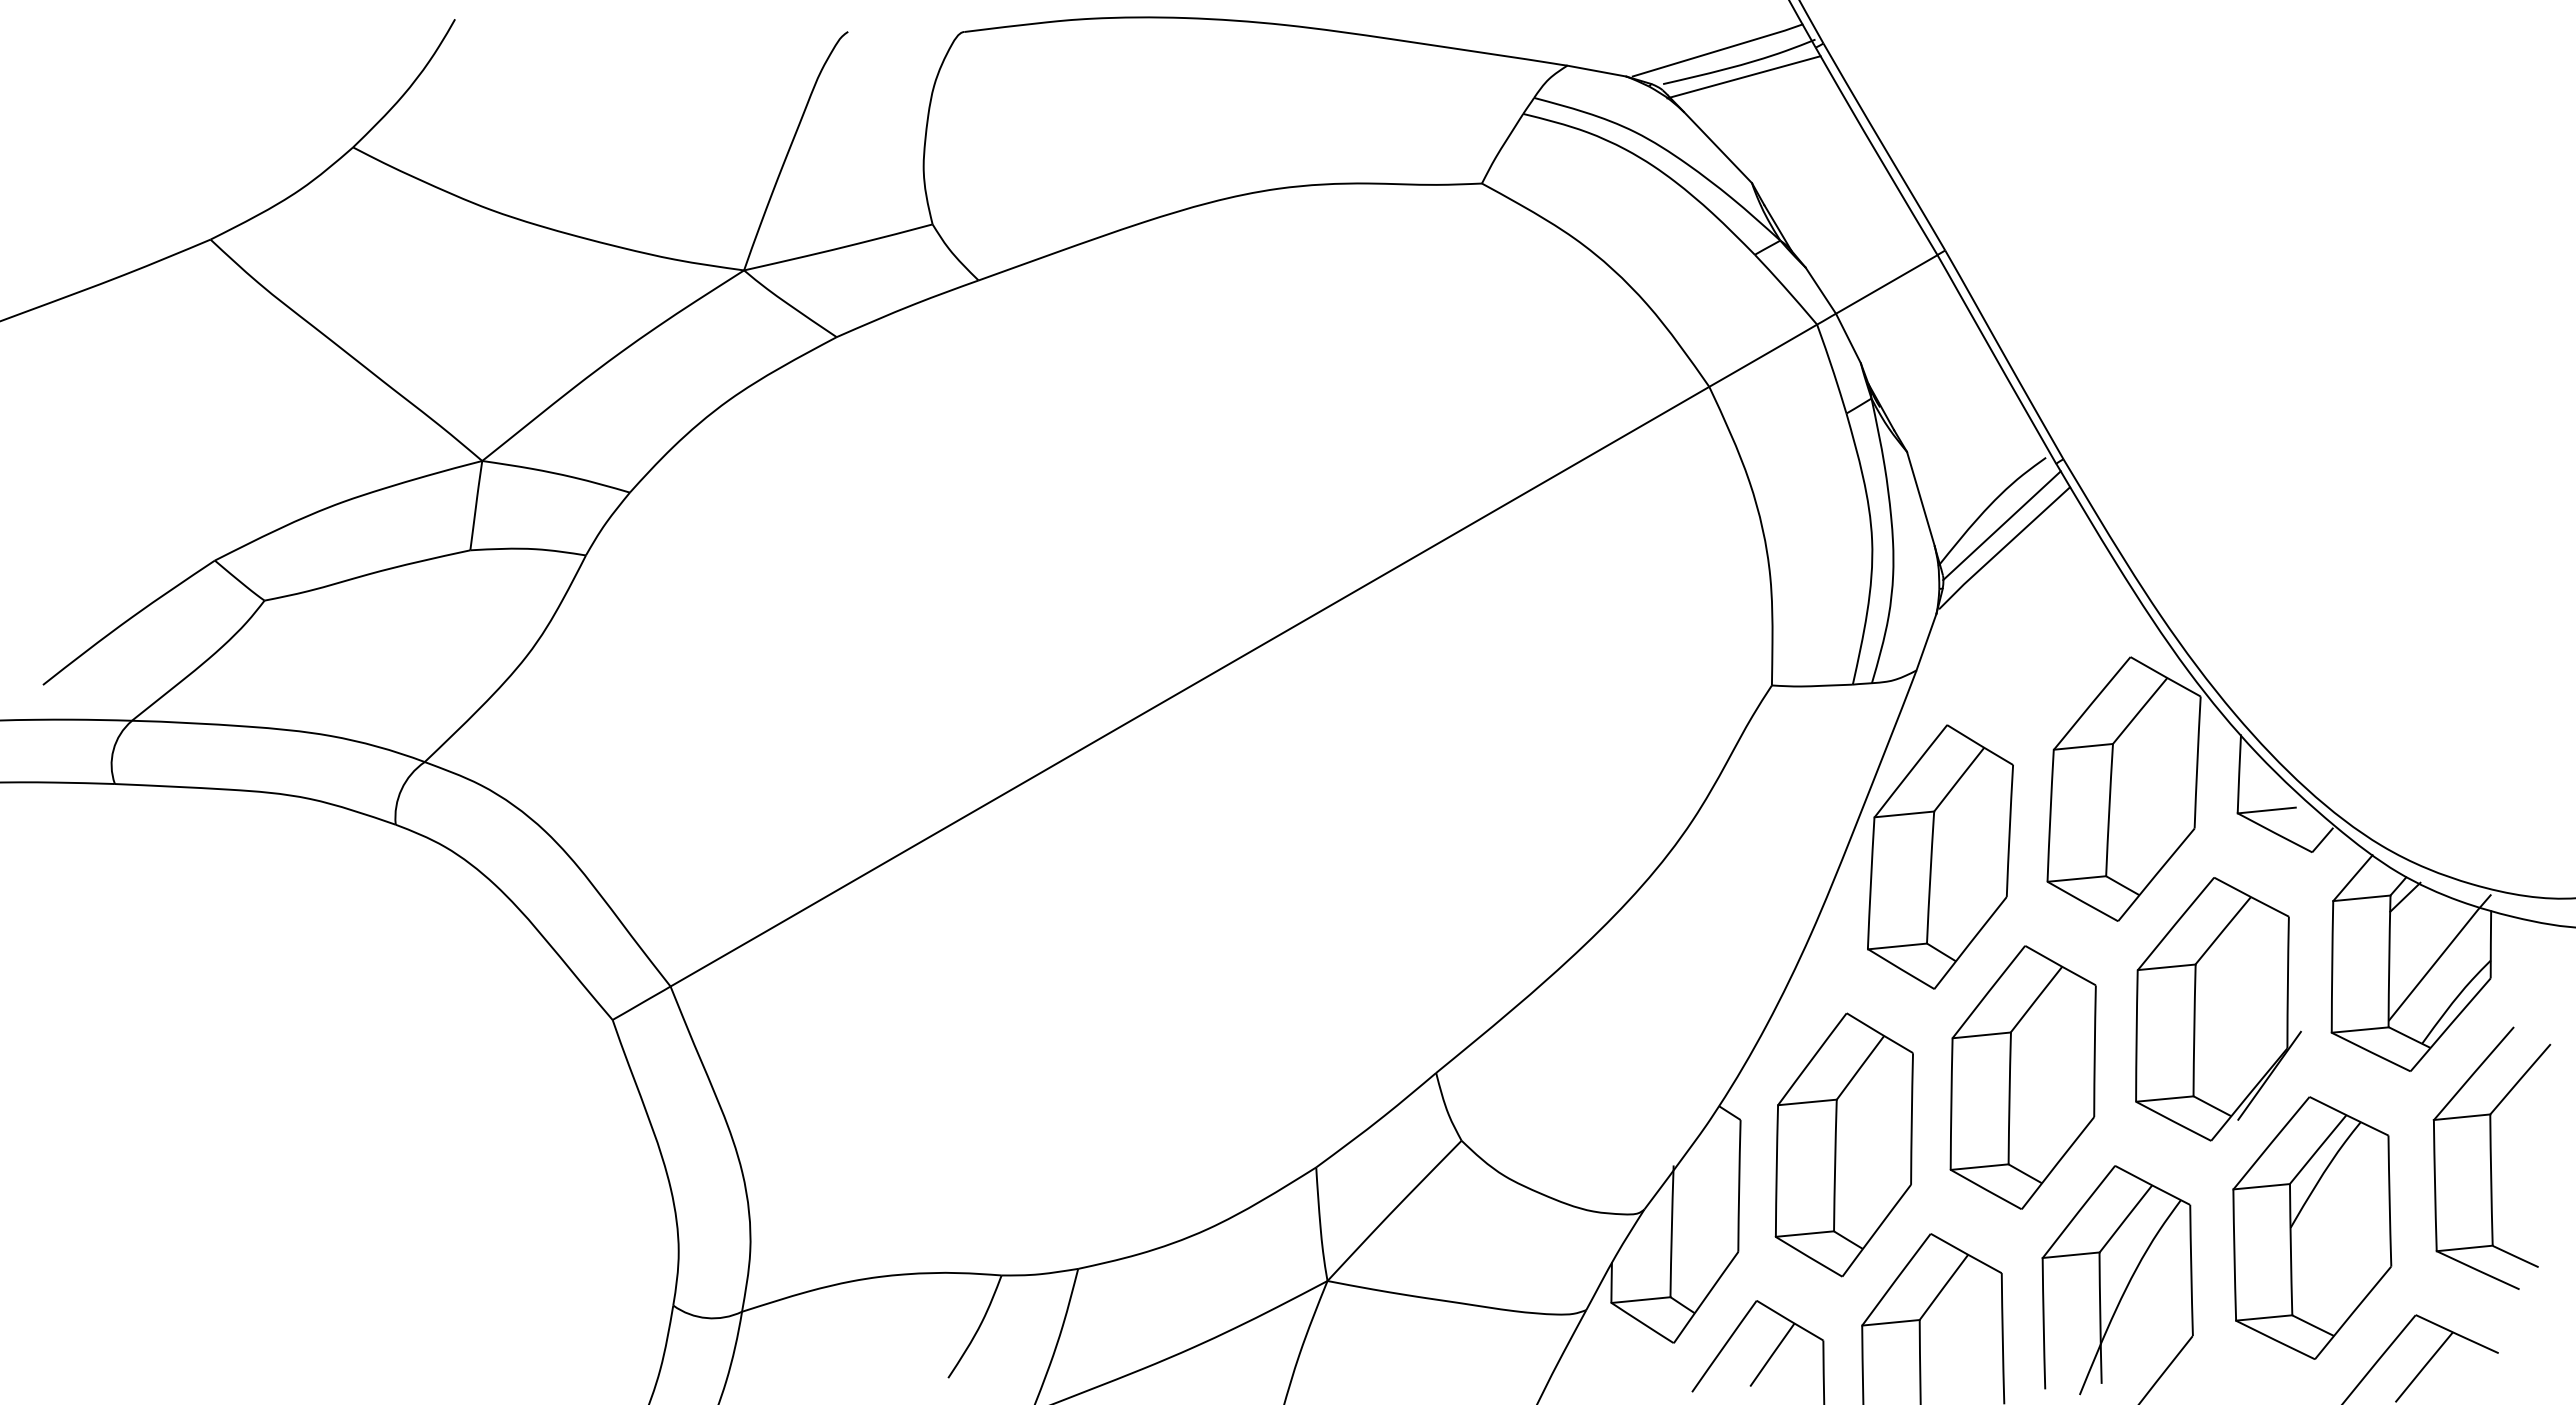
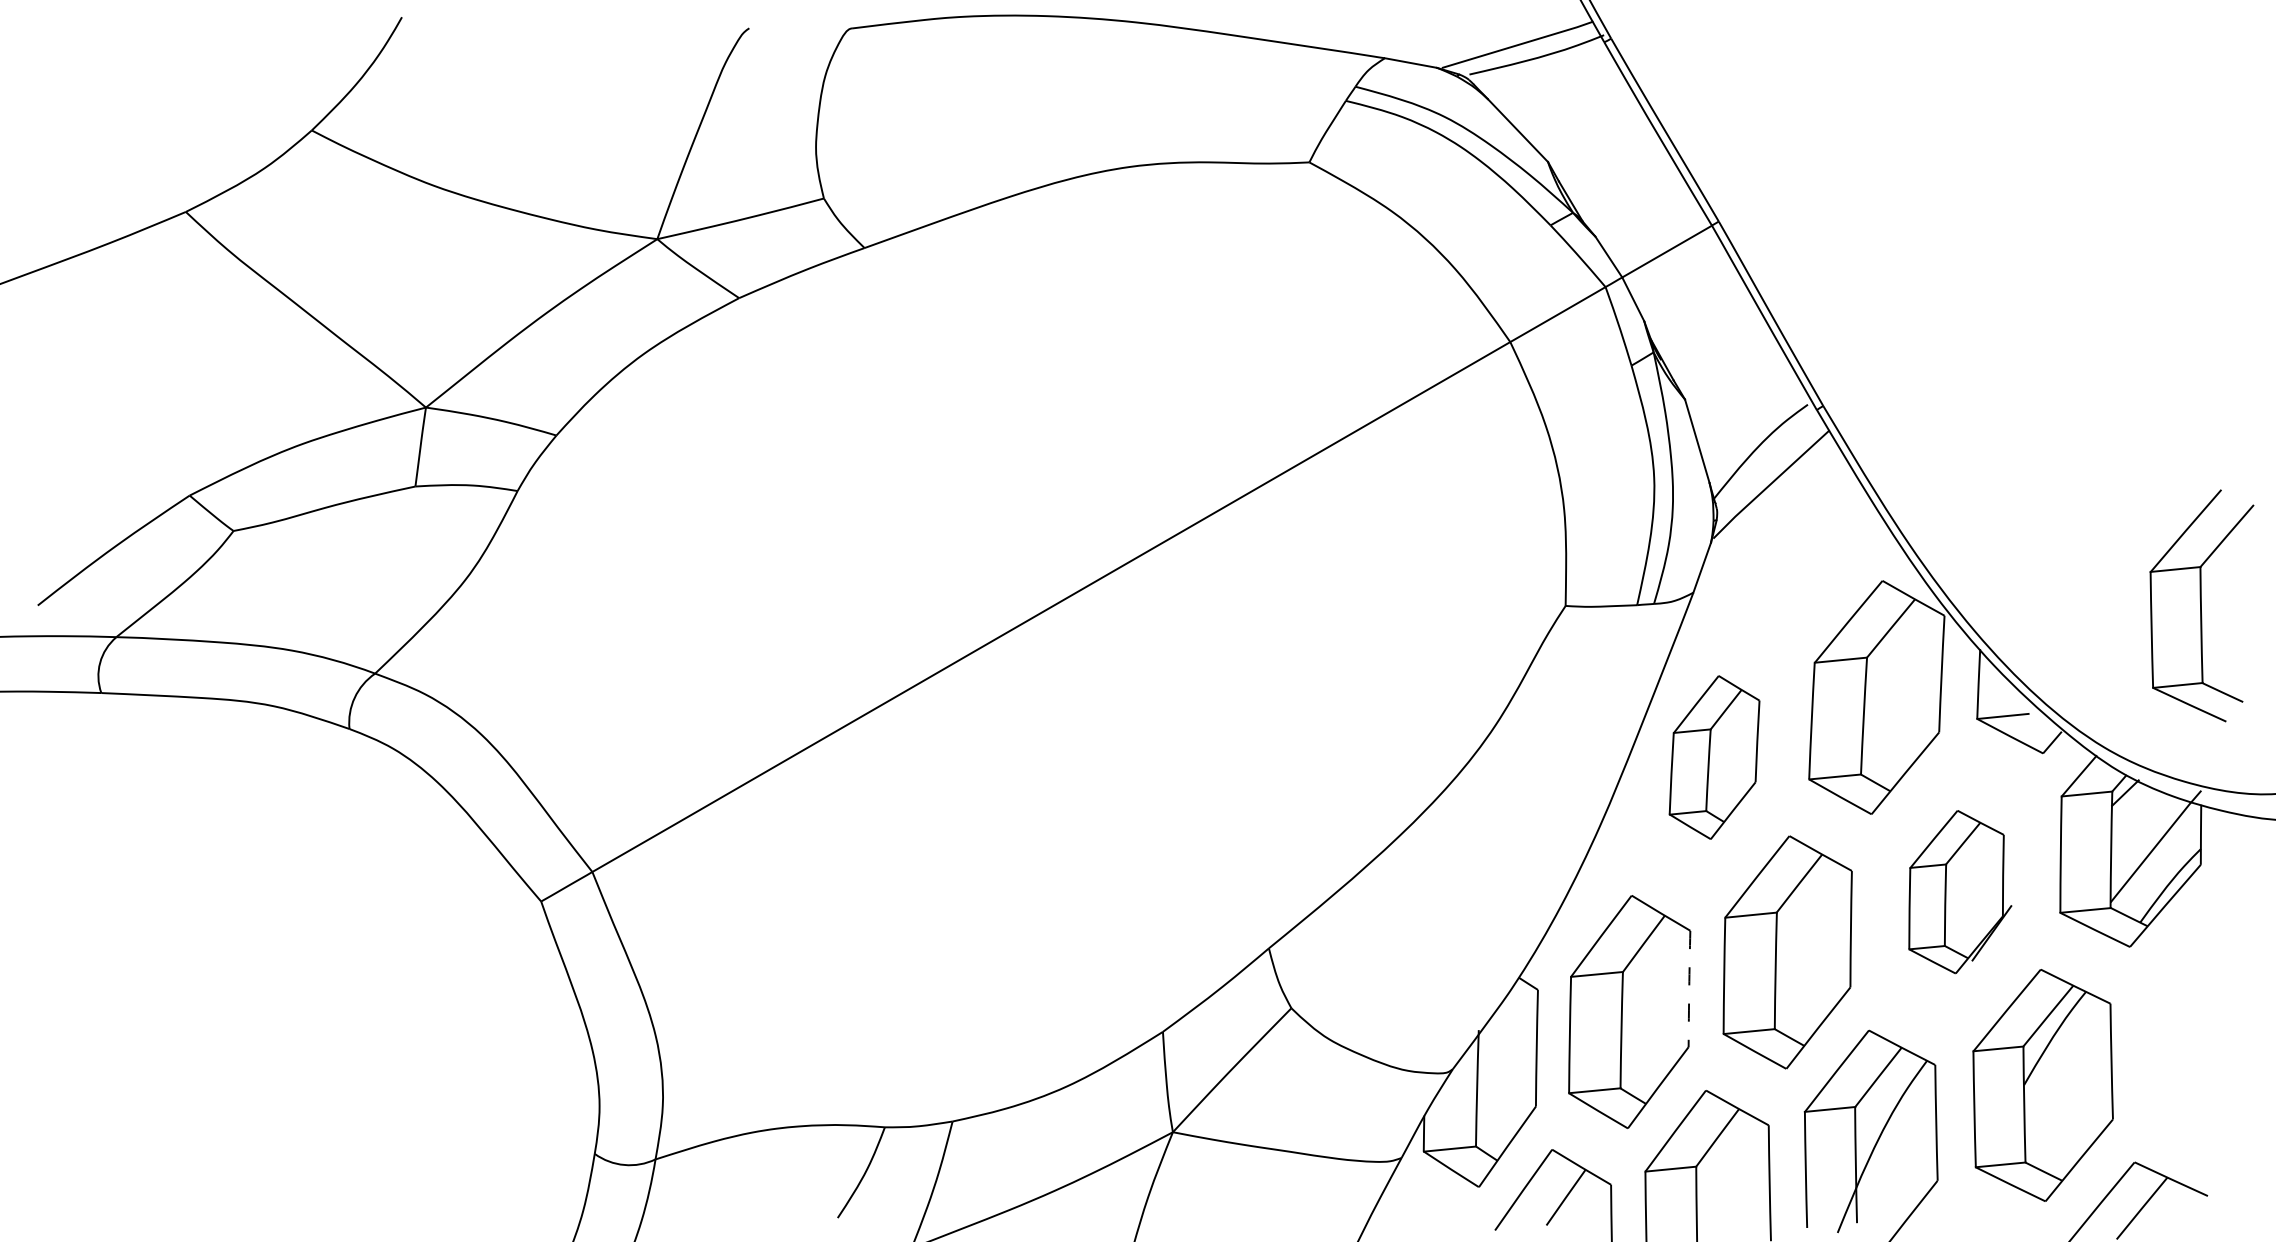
line: (1743, 77) -> (1540, 68), removed
line: (2001, 525) -> (1768, 464), removed
part: (1940, 856) -> (1714, 757), size x0.7
part: (2218, 1009) -> (1960, 892), size x0.7
arc: (1911, 1119) -> (1688, 989), solid -> dashed
part: (2491, 1157) -> (2201, 605), moved

